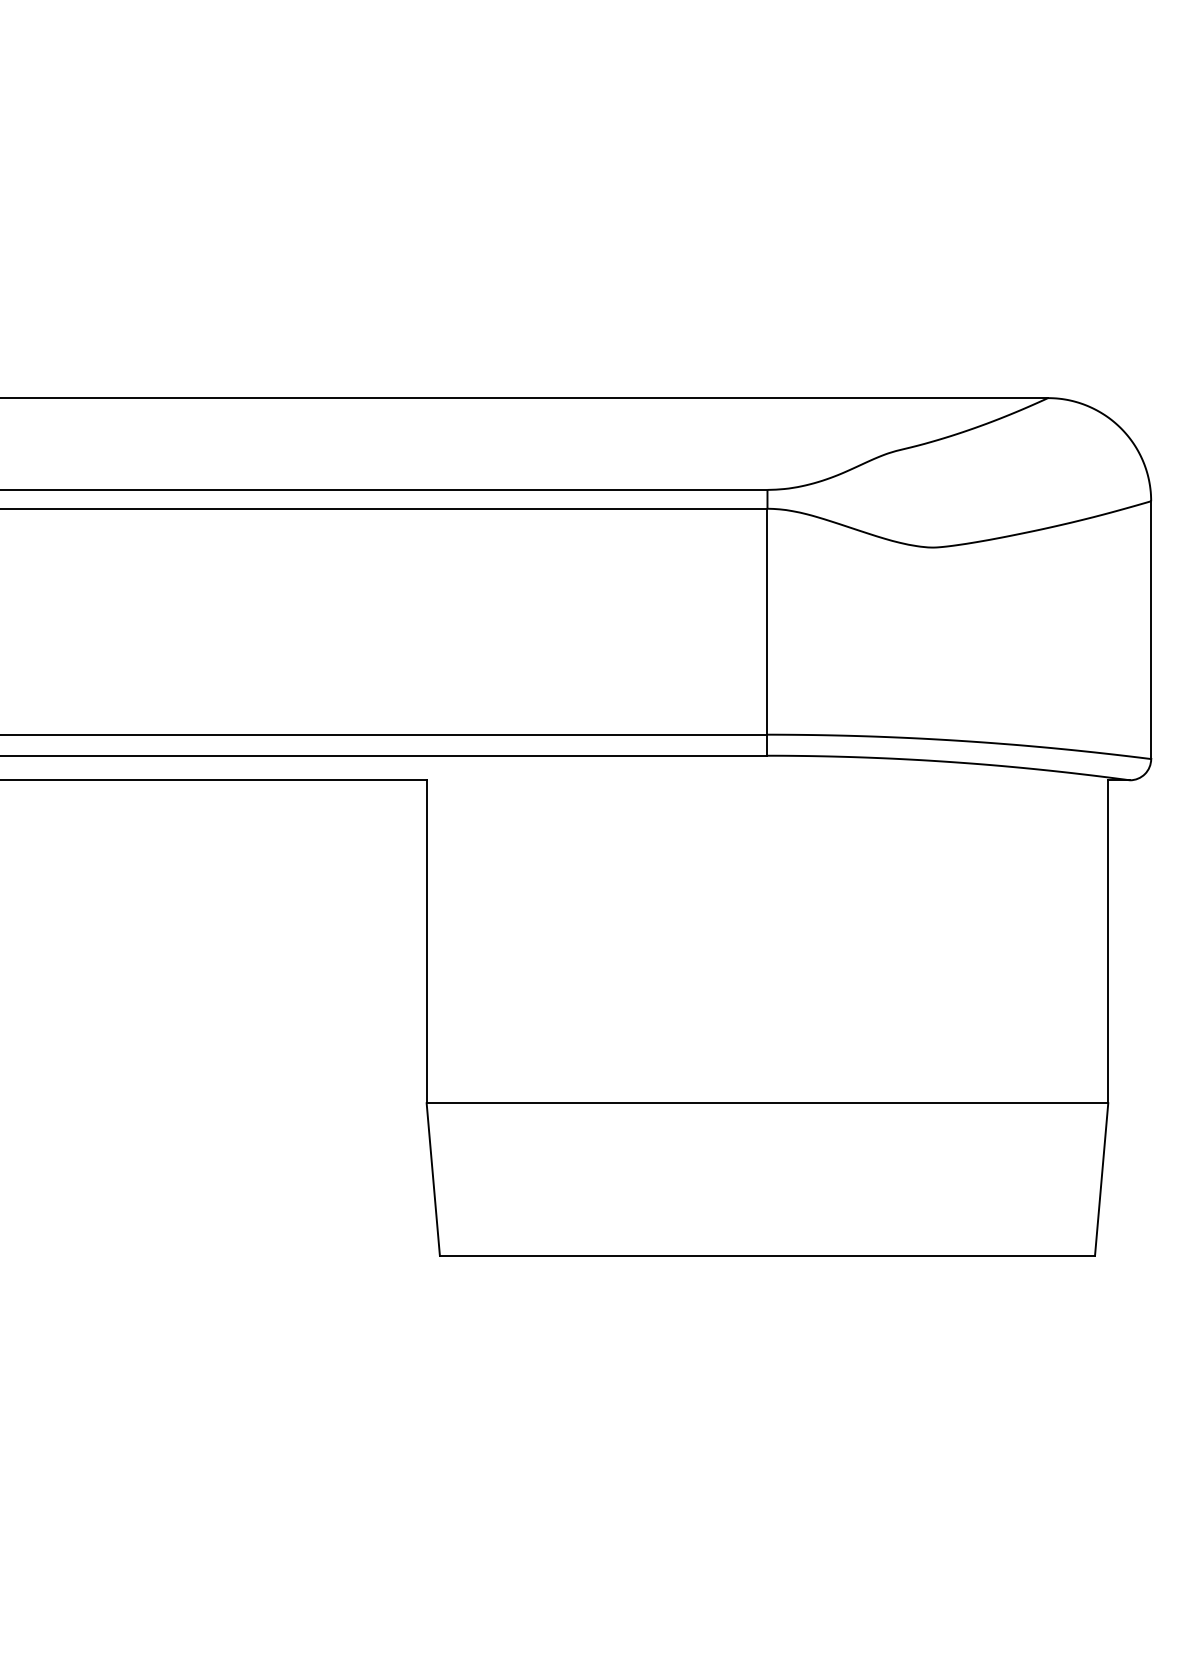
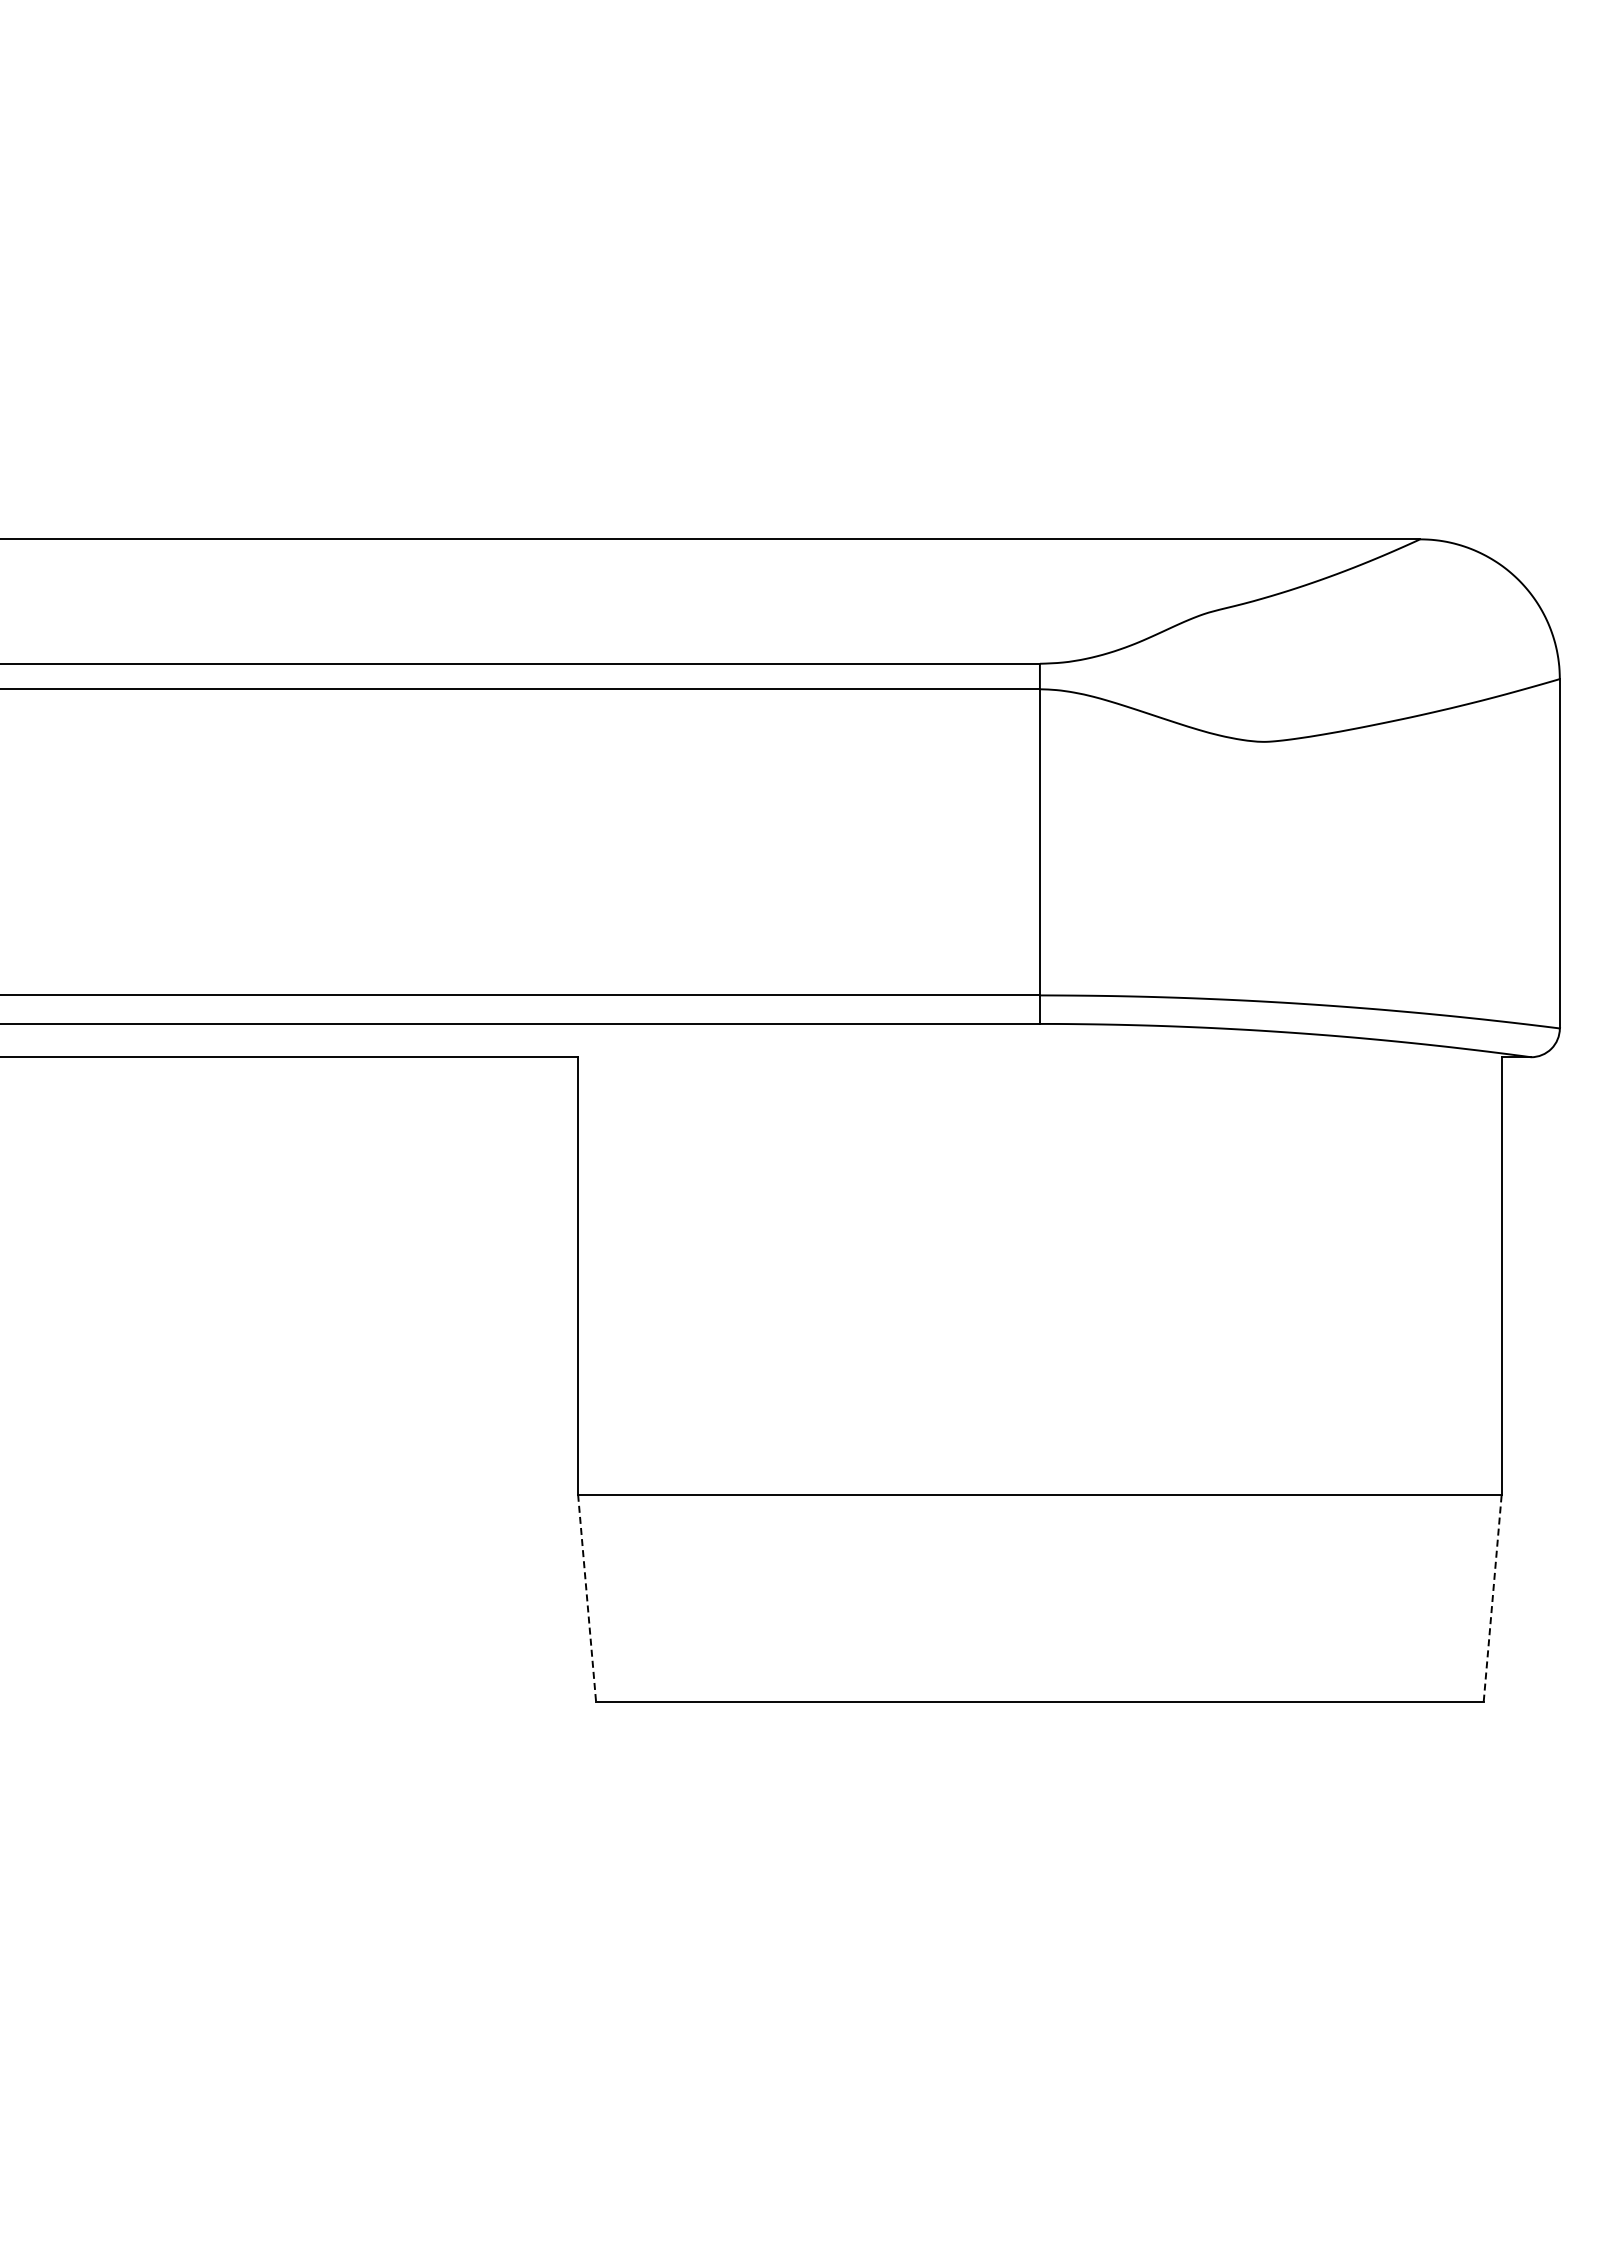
line: (433, 1179) -> (587, 1598), solid -> dashed
line: (1101, 1179) -> (1492, 1598), solid -> dashed

